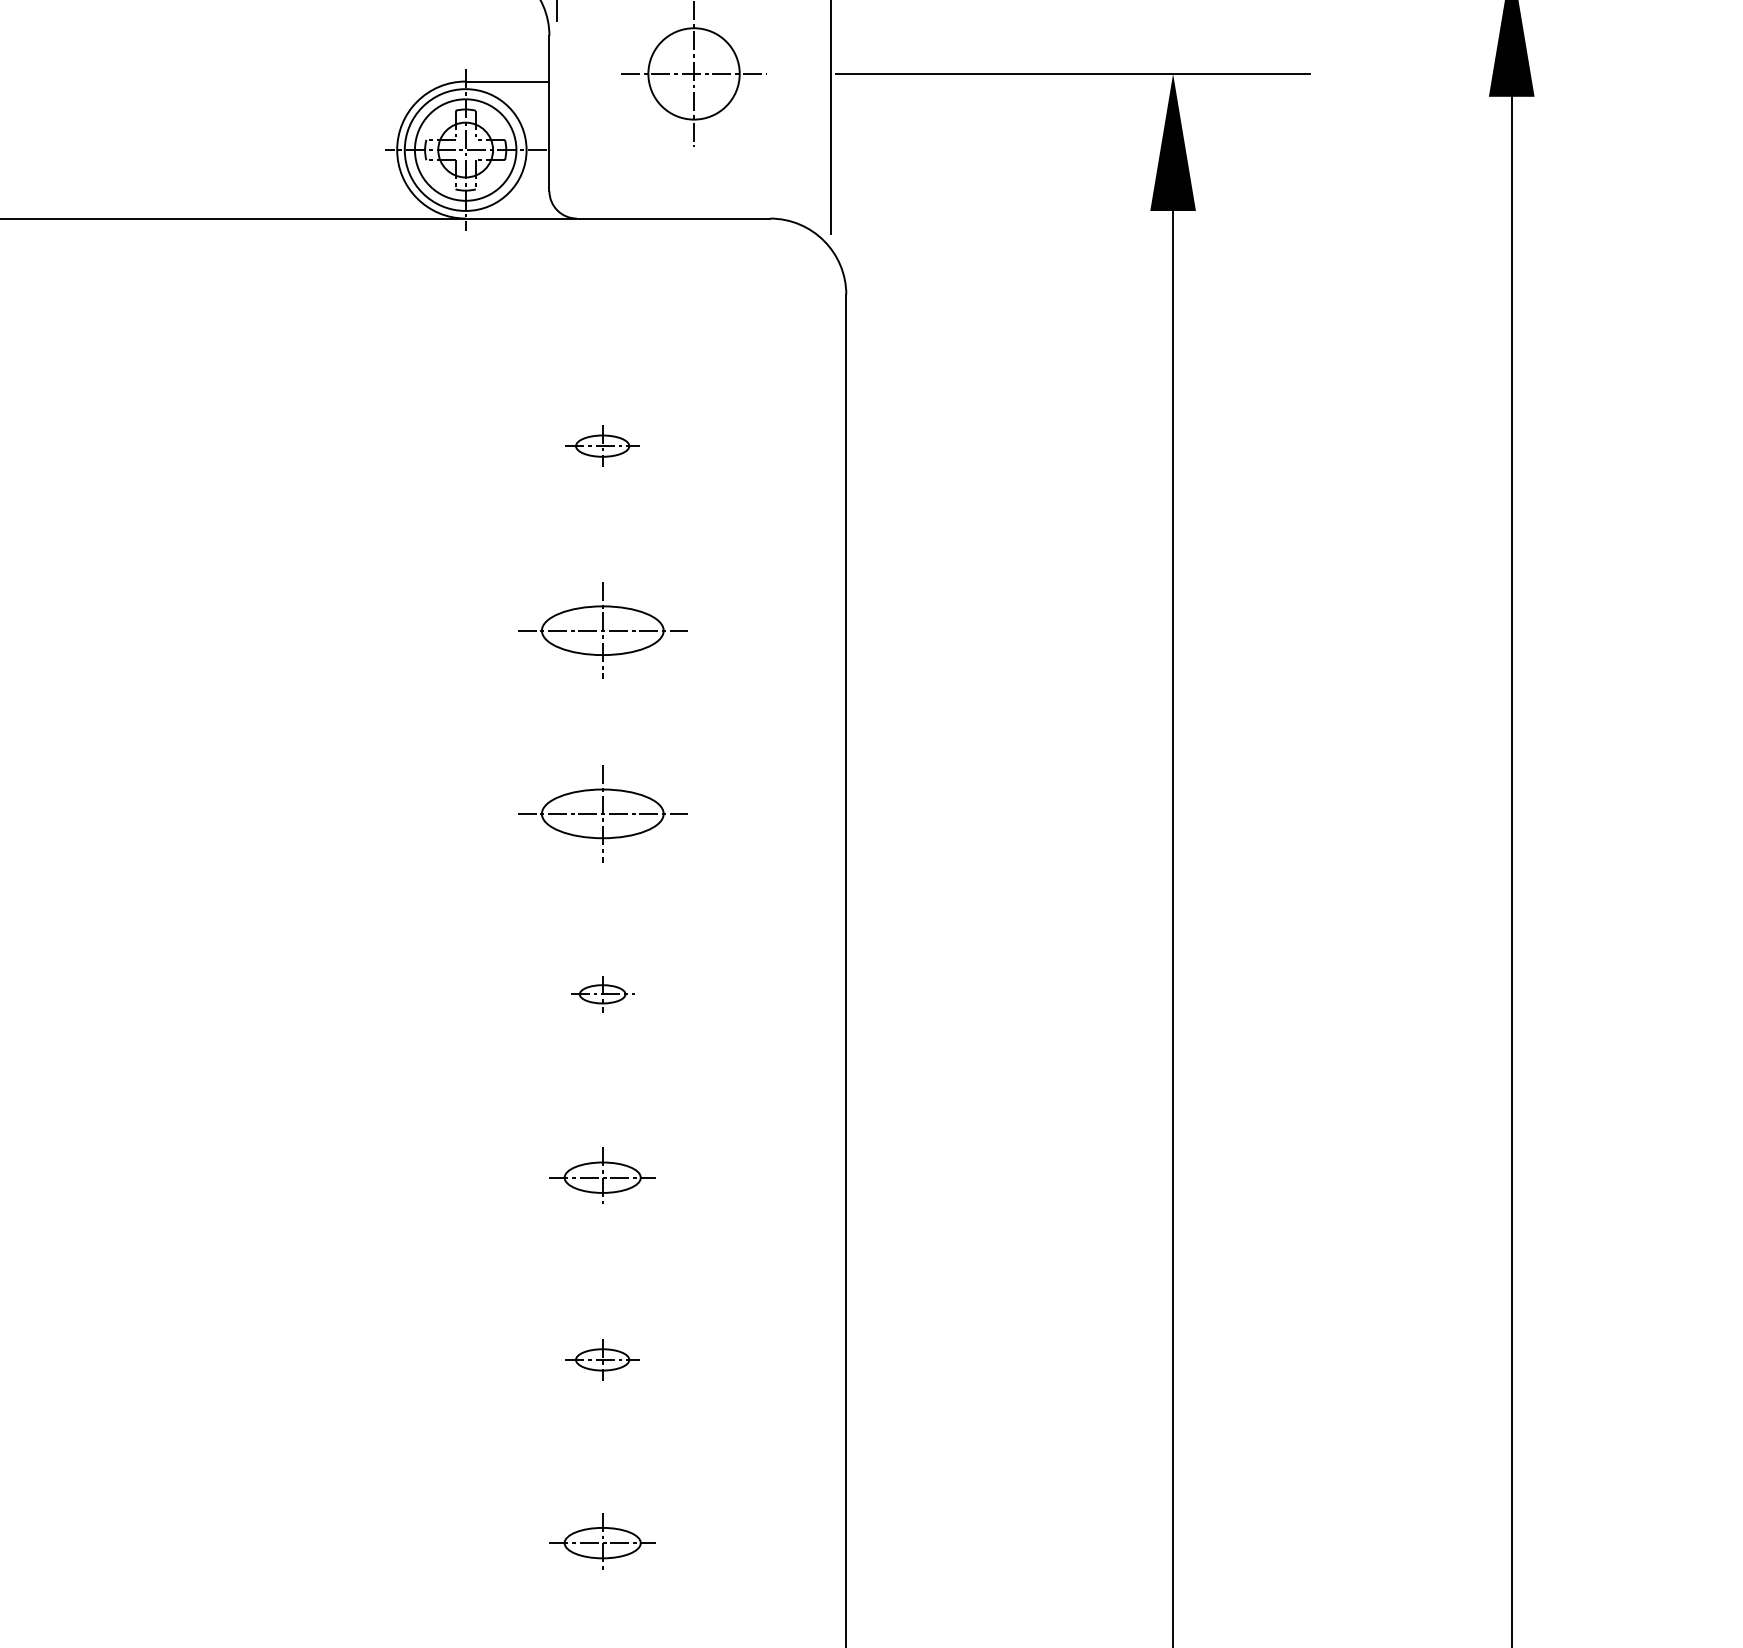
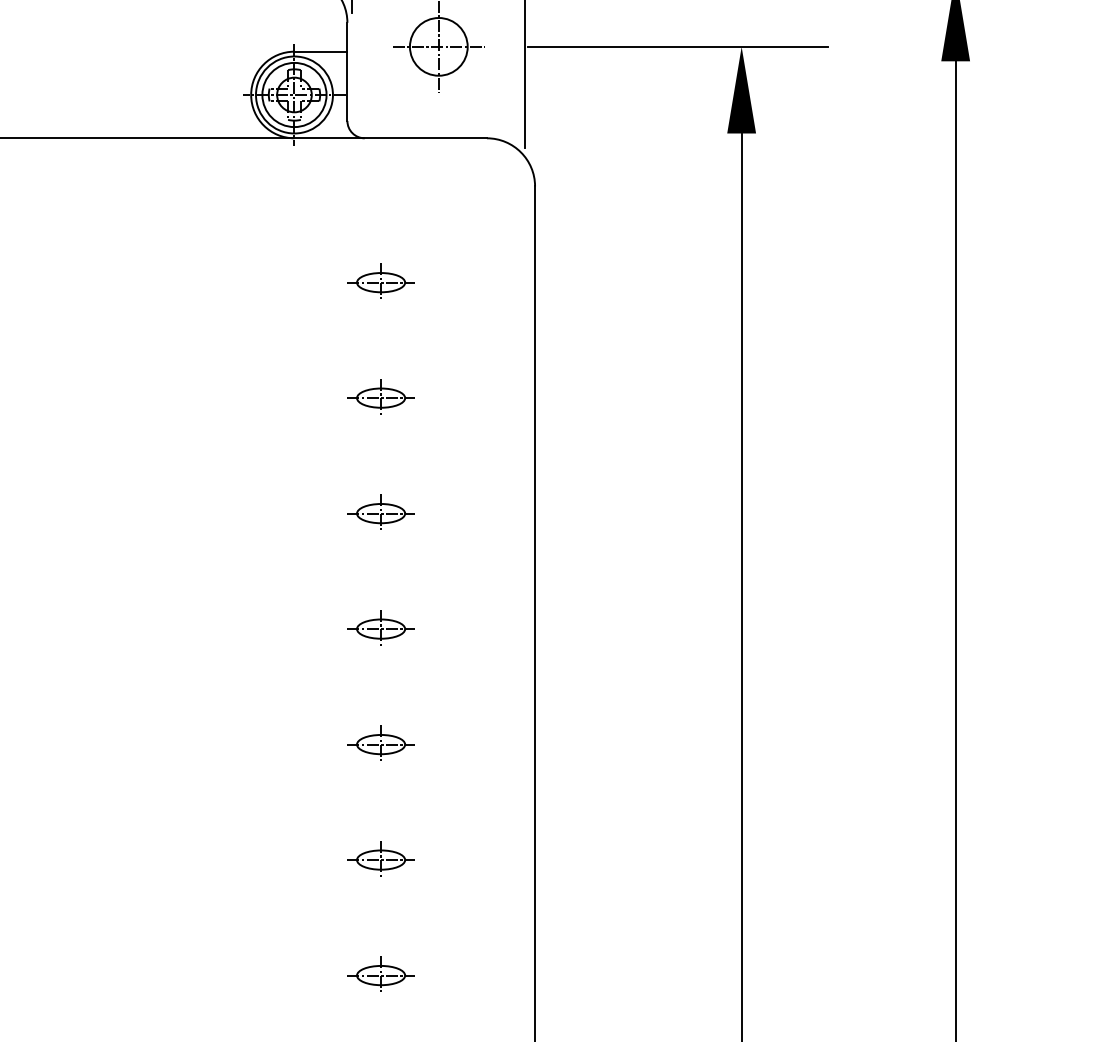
part: (601, 443) -> (380, 280), size x1.43
part: (601, 627) -> (380, 396), size x0.62
part: (601, 808) -> (380, 511), size x0.62
part: (601, 992) -> (380, 627), size x1.67
part: (601, 1357) -> (380, 858), size x1.43

